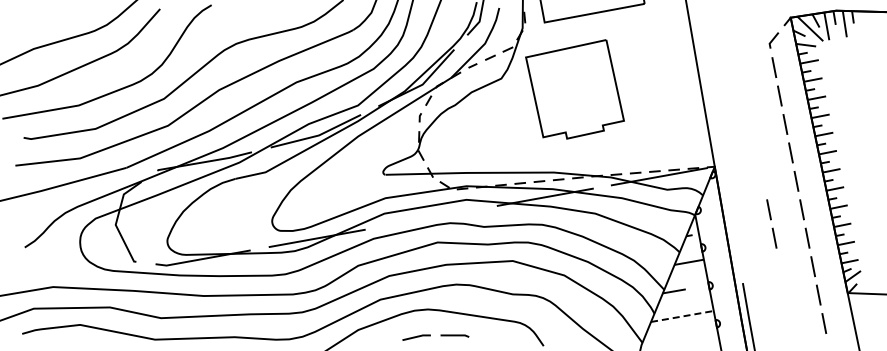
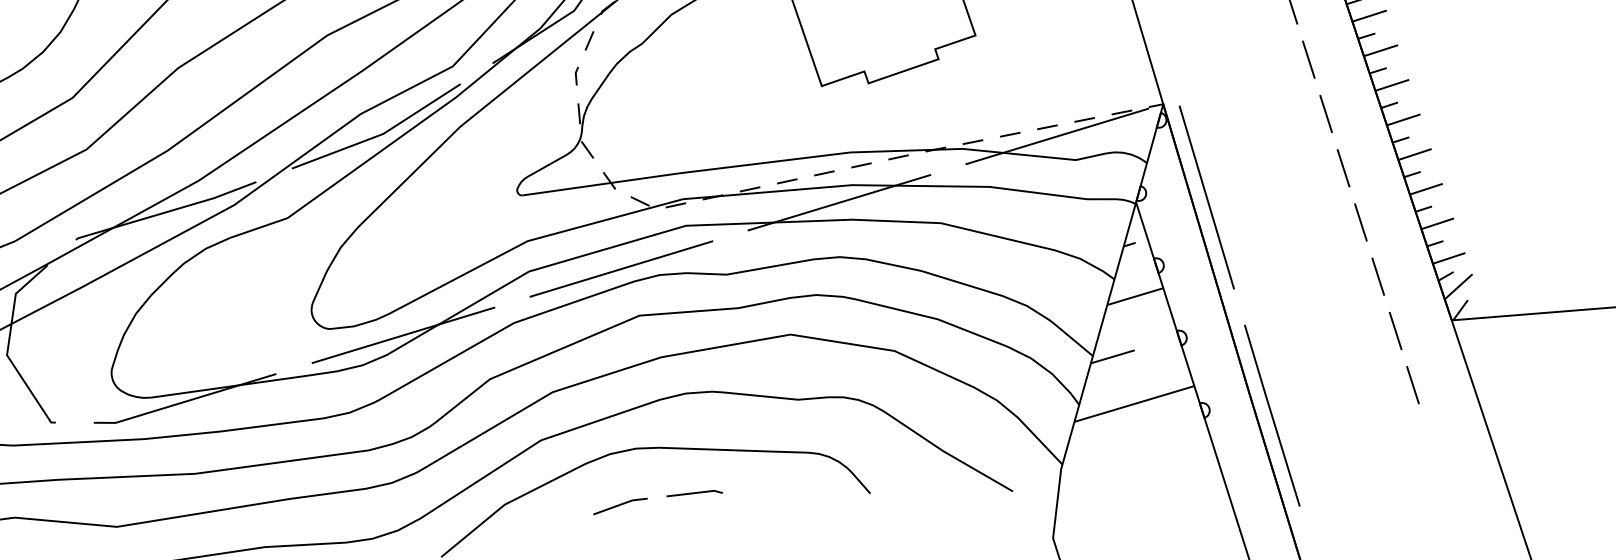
line: (730, 216) -> (1205, 197), added
line: (430, 217) -> (619, 268), added
line: (771, 220) -> (1286, 196), removed
line: (682, 316) -> (1134, 404), dashed -> solid

